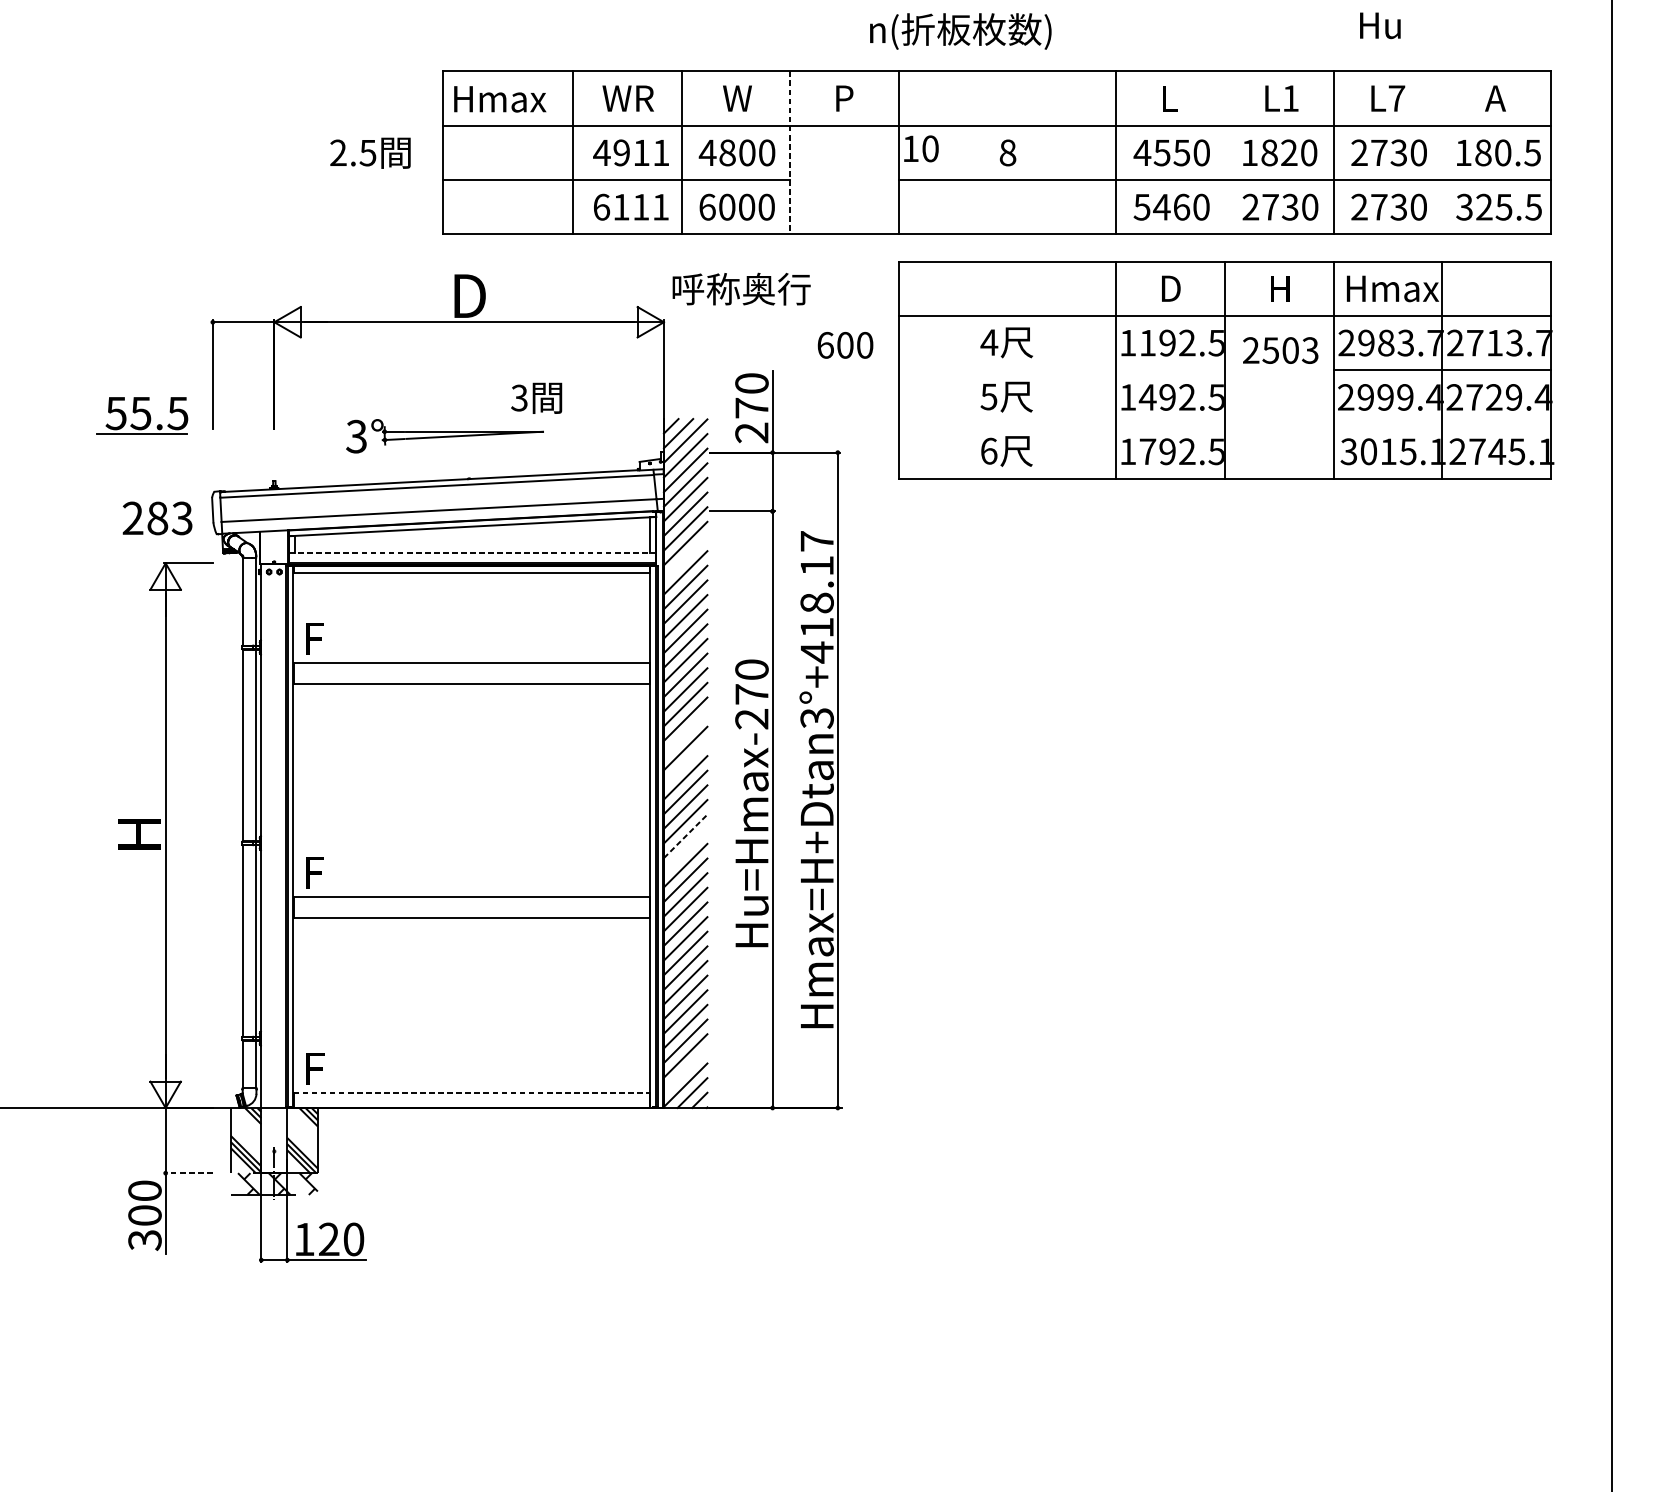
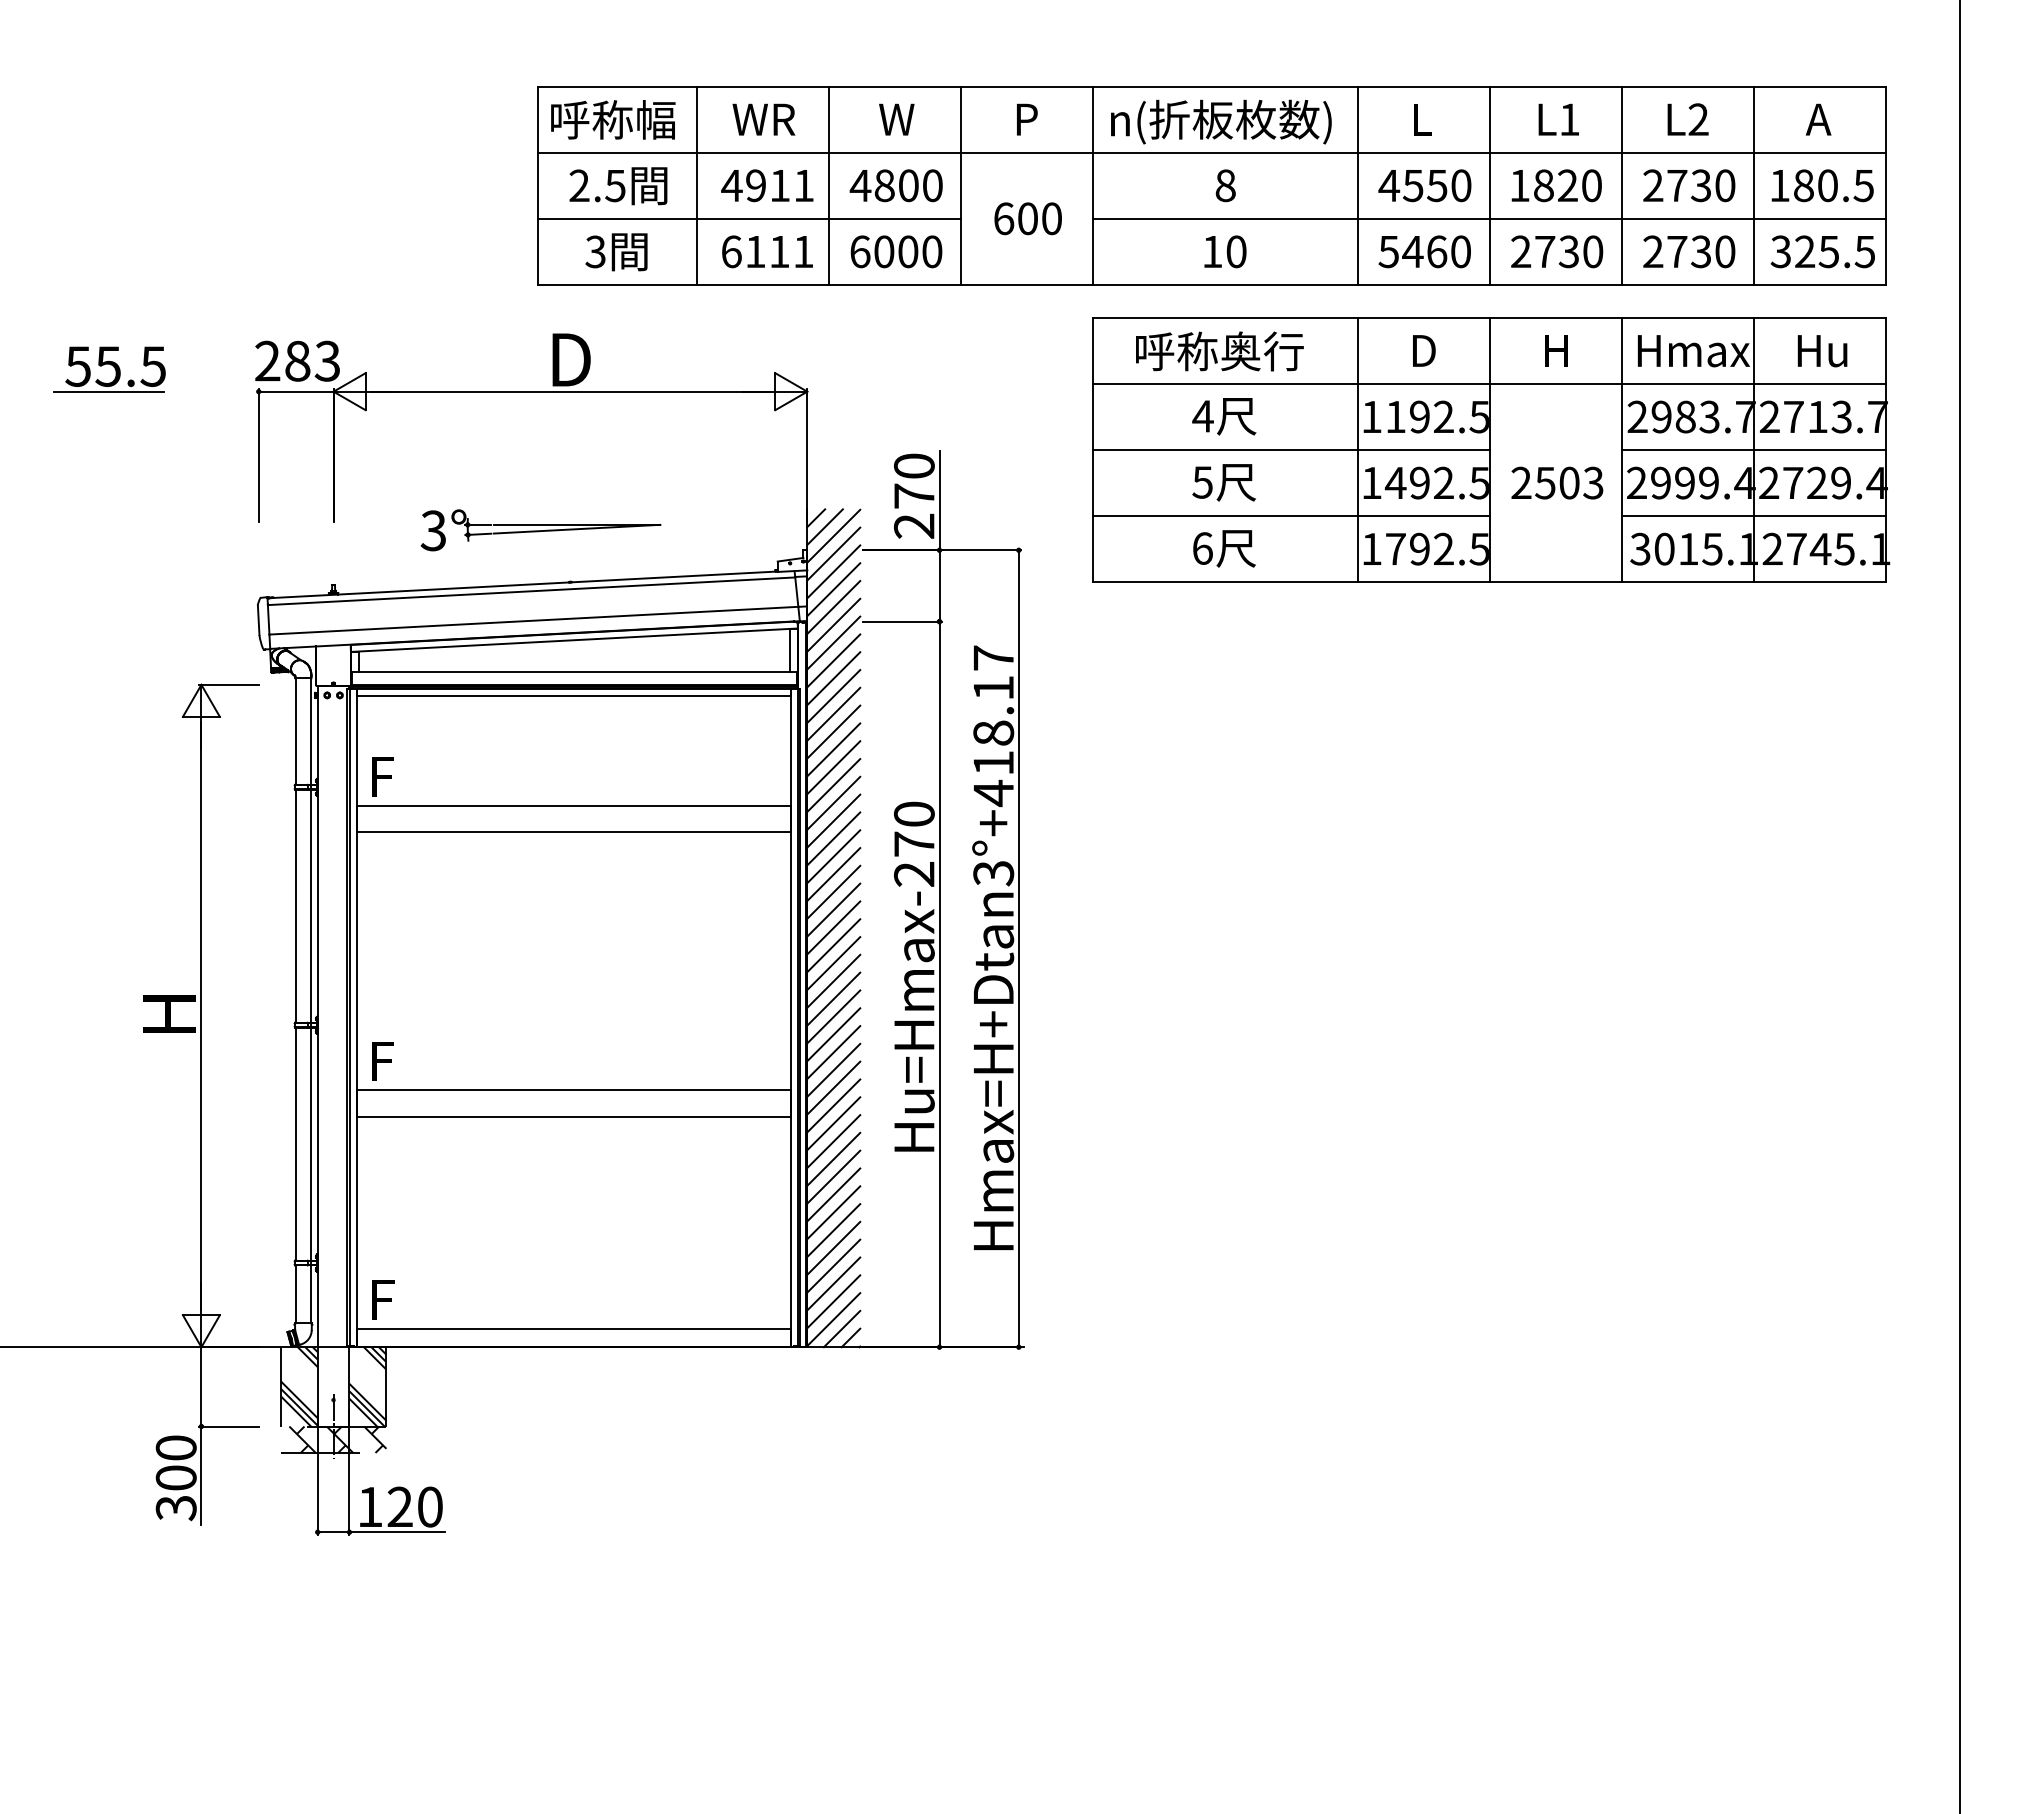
text: (1380, 26) -> (1822, 351), moved
text: (960, 31) -> (1221, 121), moved
text: (504, 98) -> (613, 119), Hmax -> 呼称幅
text: (1396, 98) -> (1698, 119), L7 -> L2
text: (921, 148) -> (1225, 251), moved
line: (1224, 152) -> (1489, 185), added
line: (1441, 152) -> (1753, 185), added
text: (370, 153) -> (618, 186), moved
line: (790, 153) -> (961, 186), dashed -> solid
text: (741, 289) -> (1219, 351), moved
text: (844, 345) -> (1027, 218), moved
text: (1280, 350) -> (1557, 482), moved
line: (1062, 370) -> (1291, 450), added
text: (536, 398) -> (616, 252), moved
part: (141, 415) -> (109, 369), moved
line: (1062, 424) -> (1291, 516), added
line: (1441, 424) -> (1753, 516), added
text: (157, 517) -> (297, 360), moved
line: (472, 552) -> (574, 671), dashed -> solid
line: (685, 558) -> (833, 678), added
line: (685, 733) -> (833, 891), added
line: (685, 762) -> (833, 927), added
line: (686, 836) -> (834, 1016), dashed -> solid
line: (685, 850) -> (833, 1034), added
line: (685, 1070) -> (833, 1301), added
line: (472, 1092) -> (574, 1328), dashed -> solid
line: (187, 1173) -> (228, 1426), dashed -> solid

